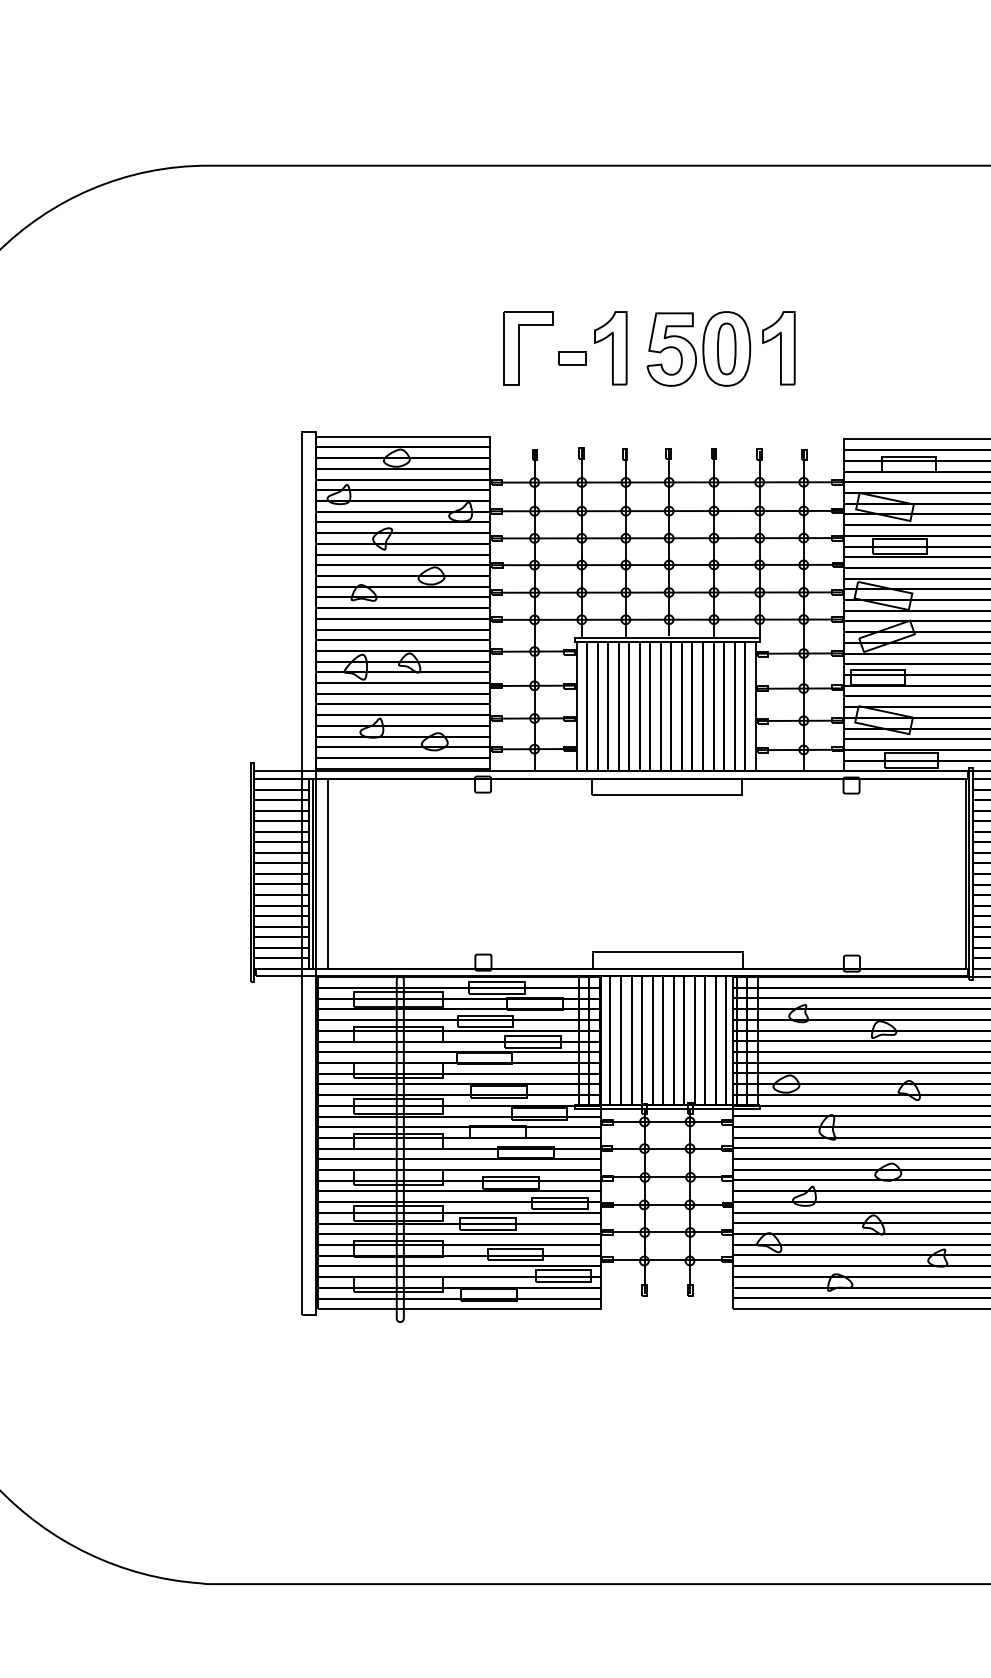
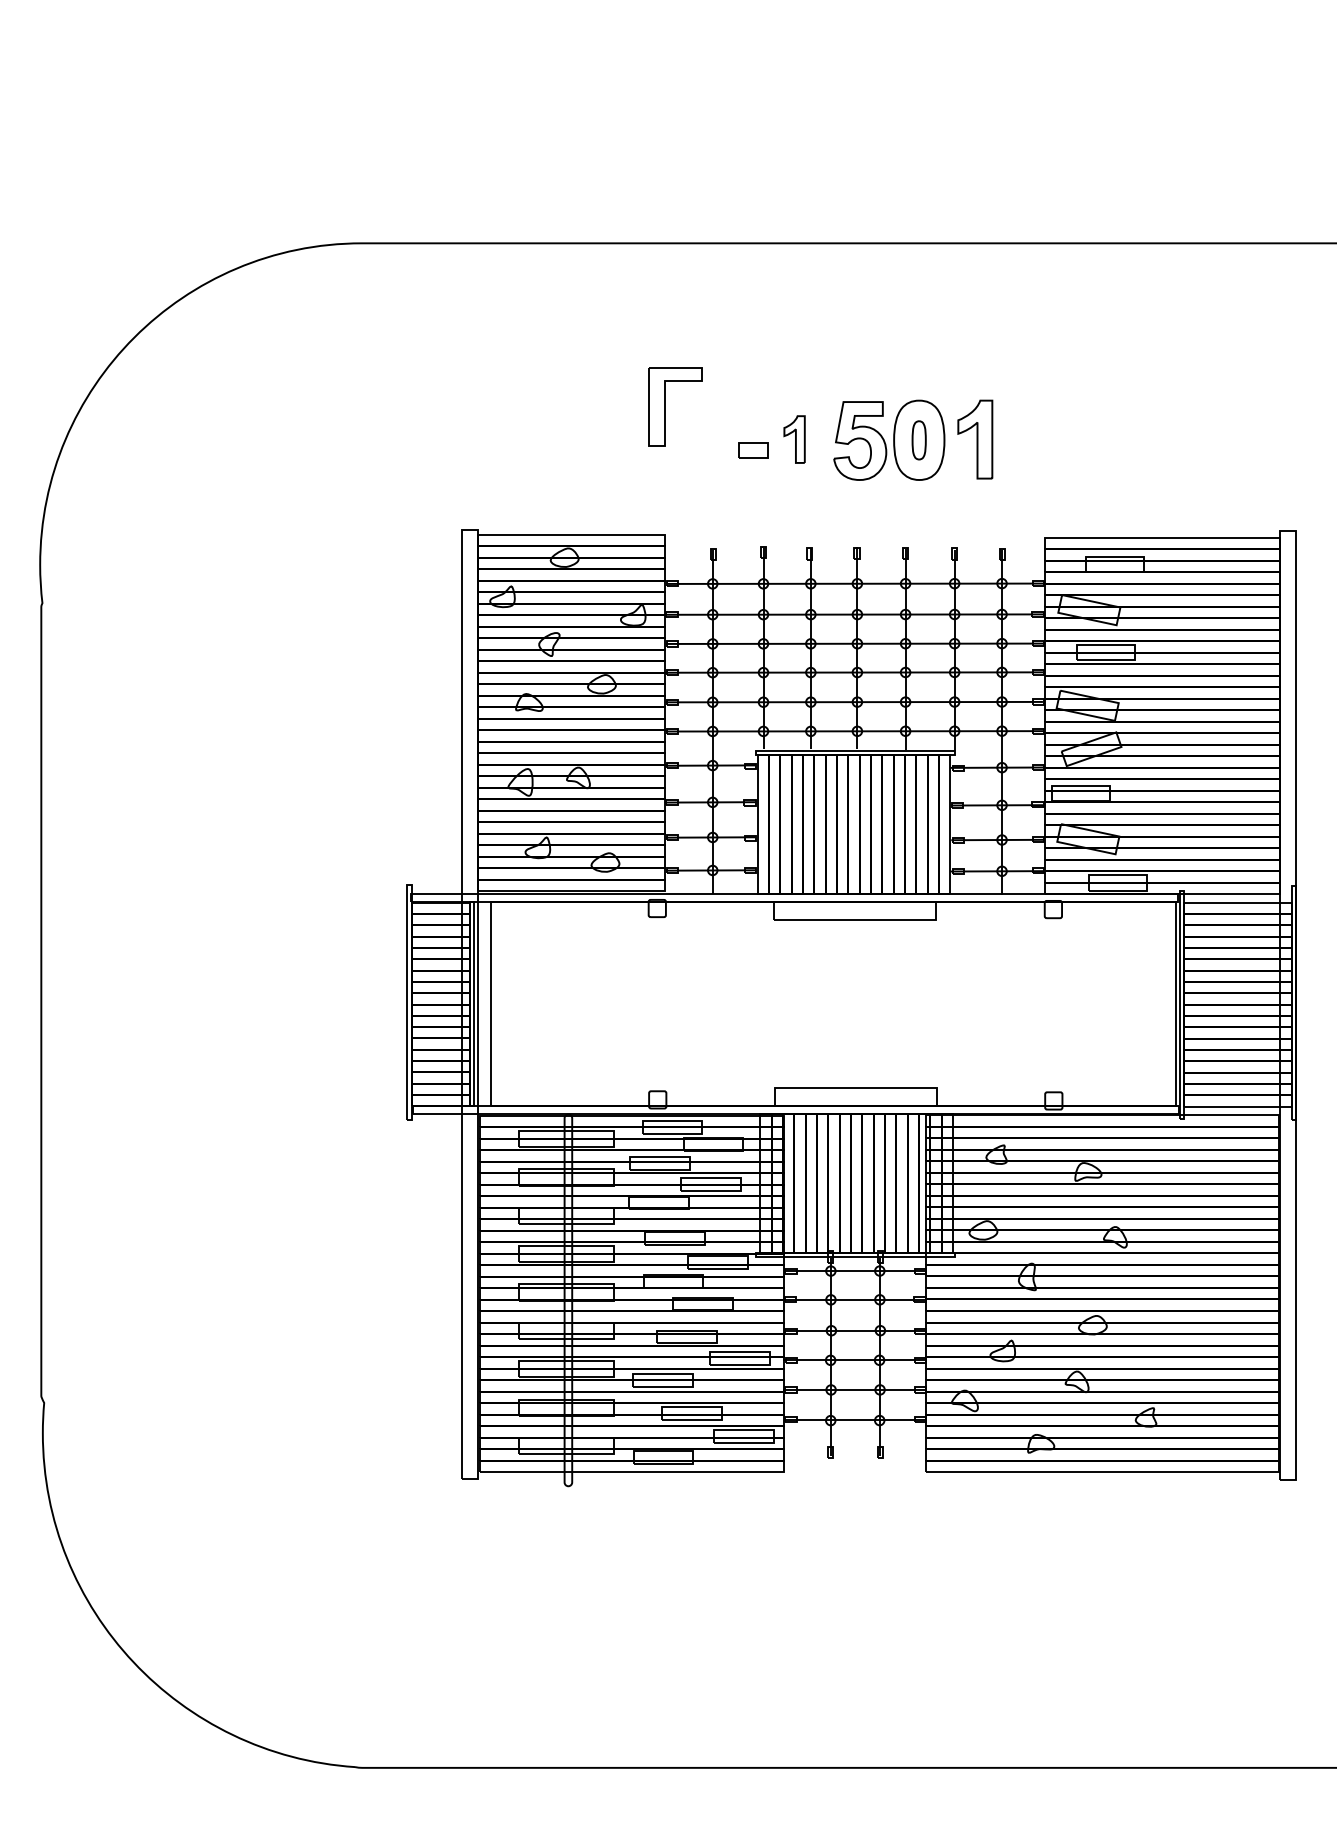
part: (519, 348) -> (665, 406), moved
part: (610, 348) -> (794, 439), size x0.6
part: (726, 349) -> (918, 440), size x0.7

